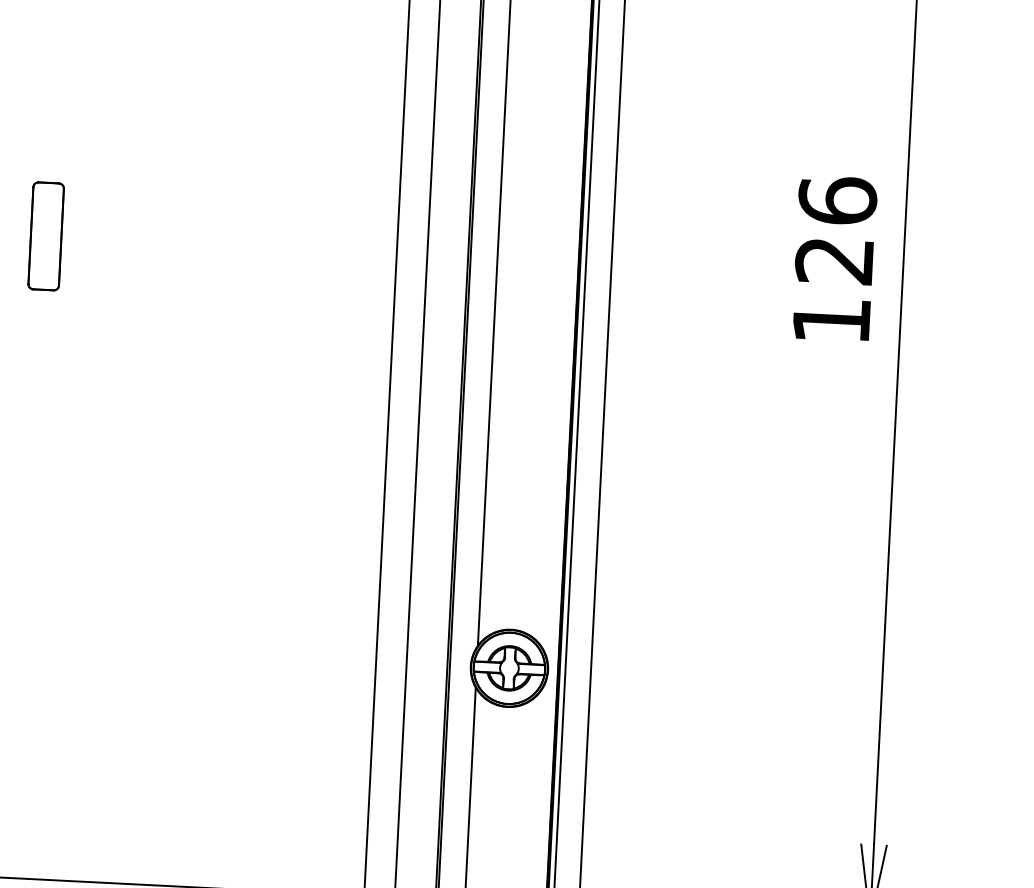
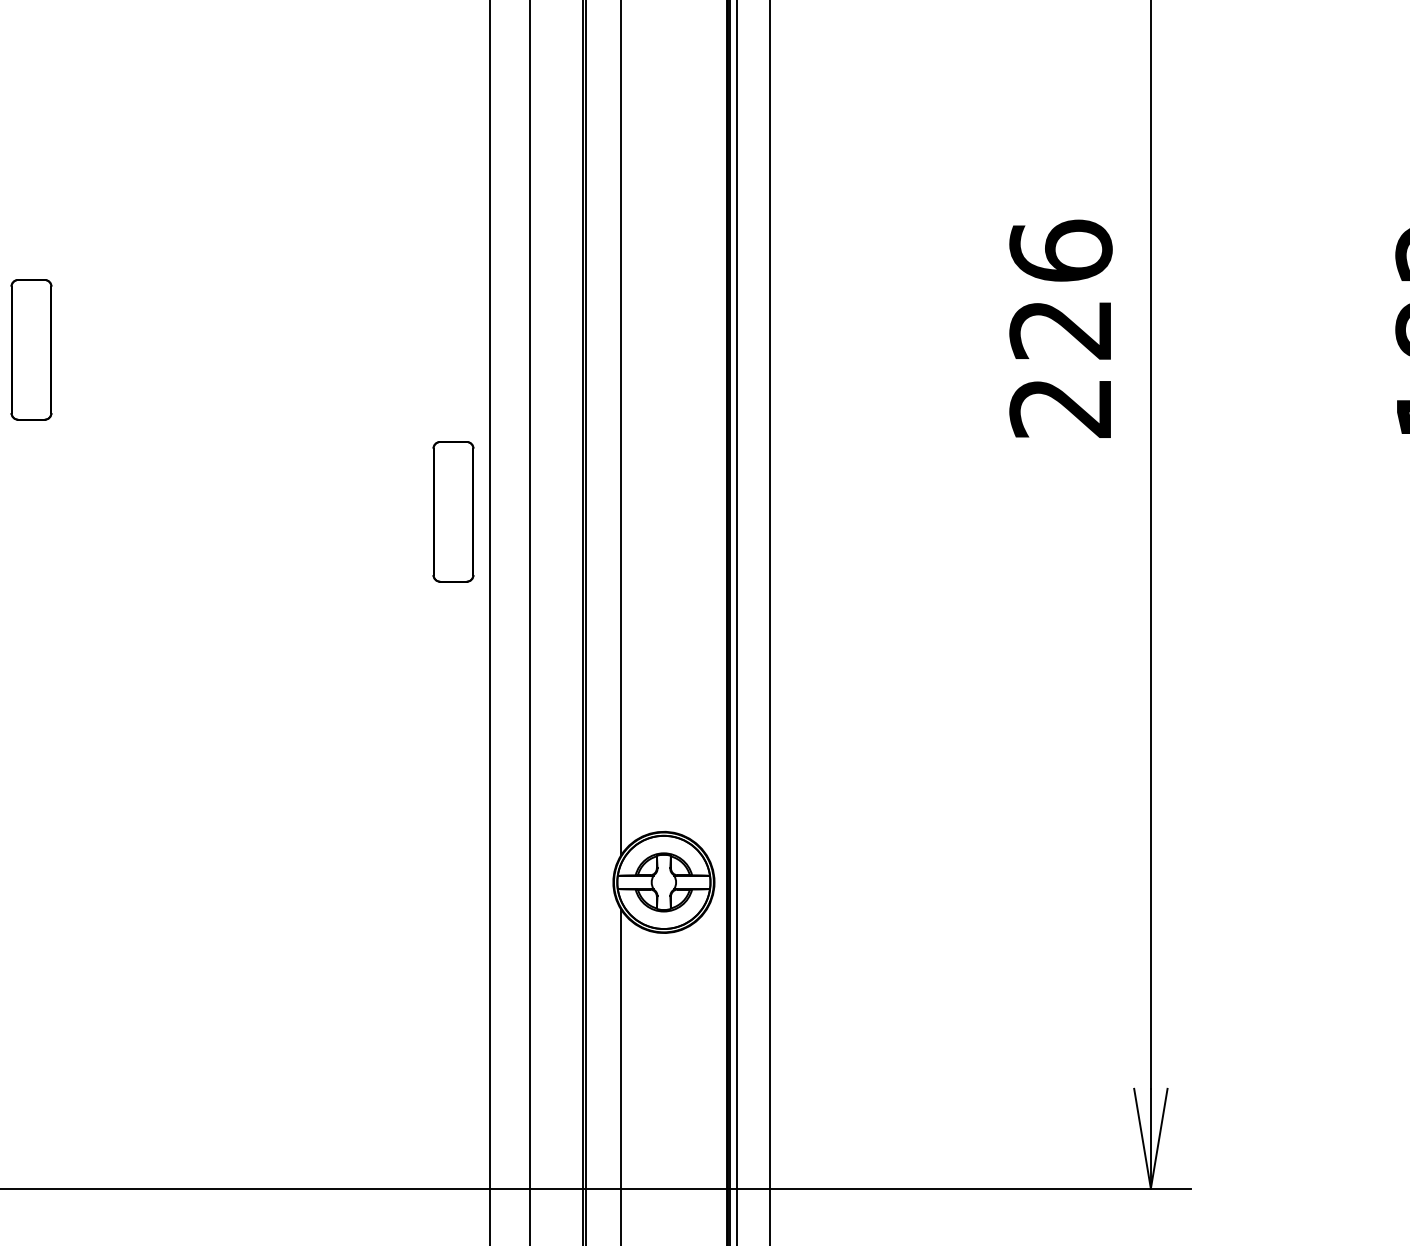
text: (830, 321) -> (1059, 408), 126 -> 226
part: (362, 376) -> (453, 511), added

